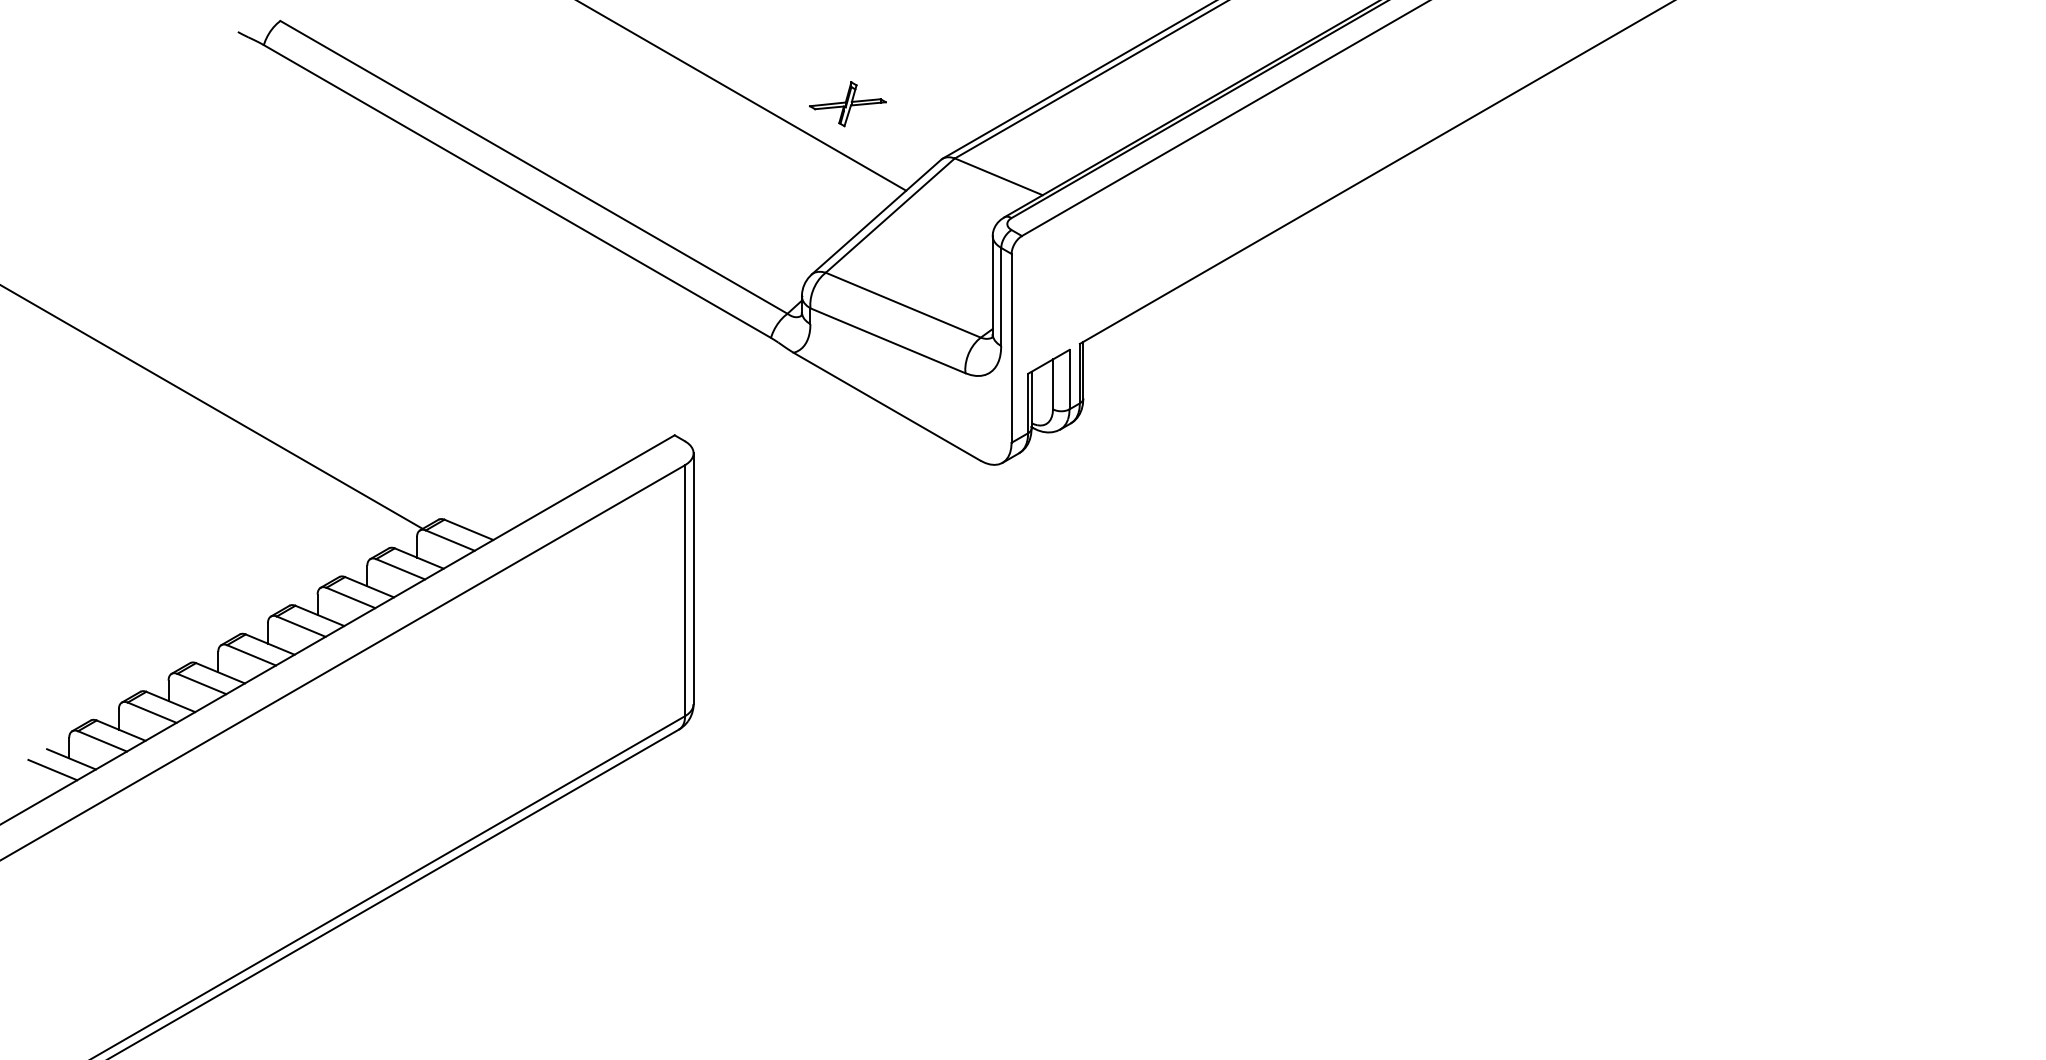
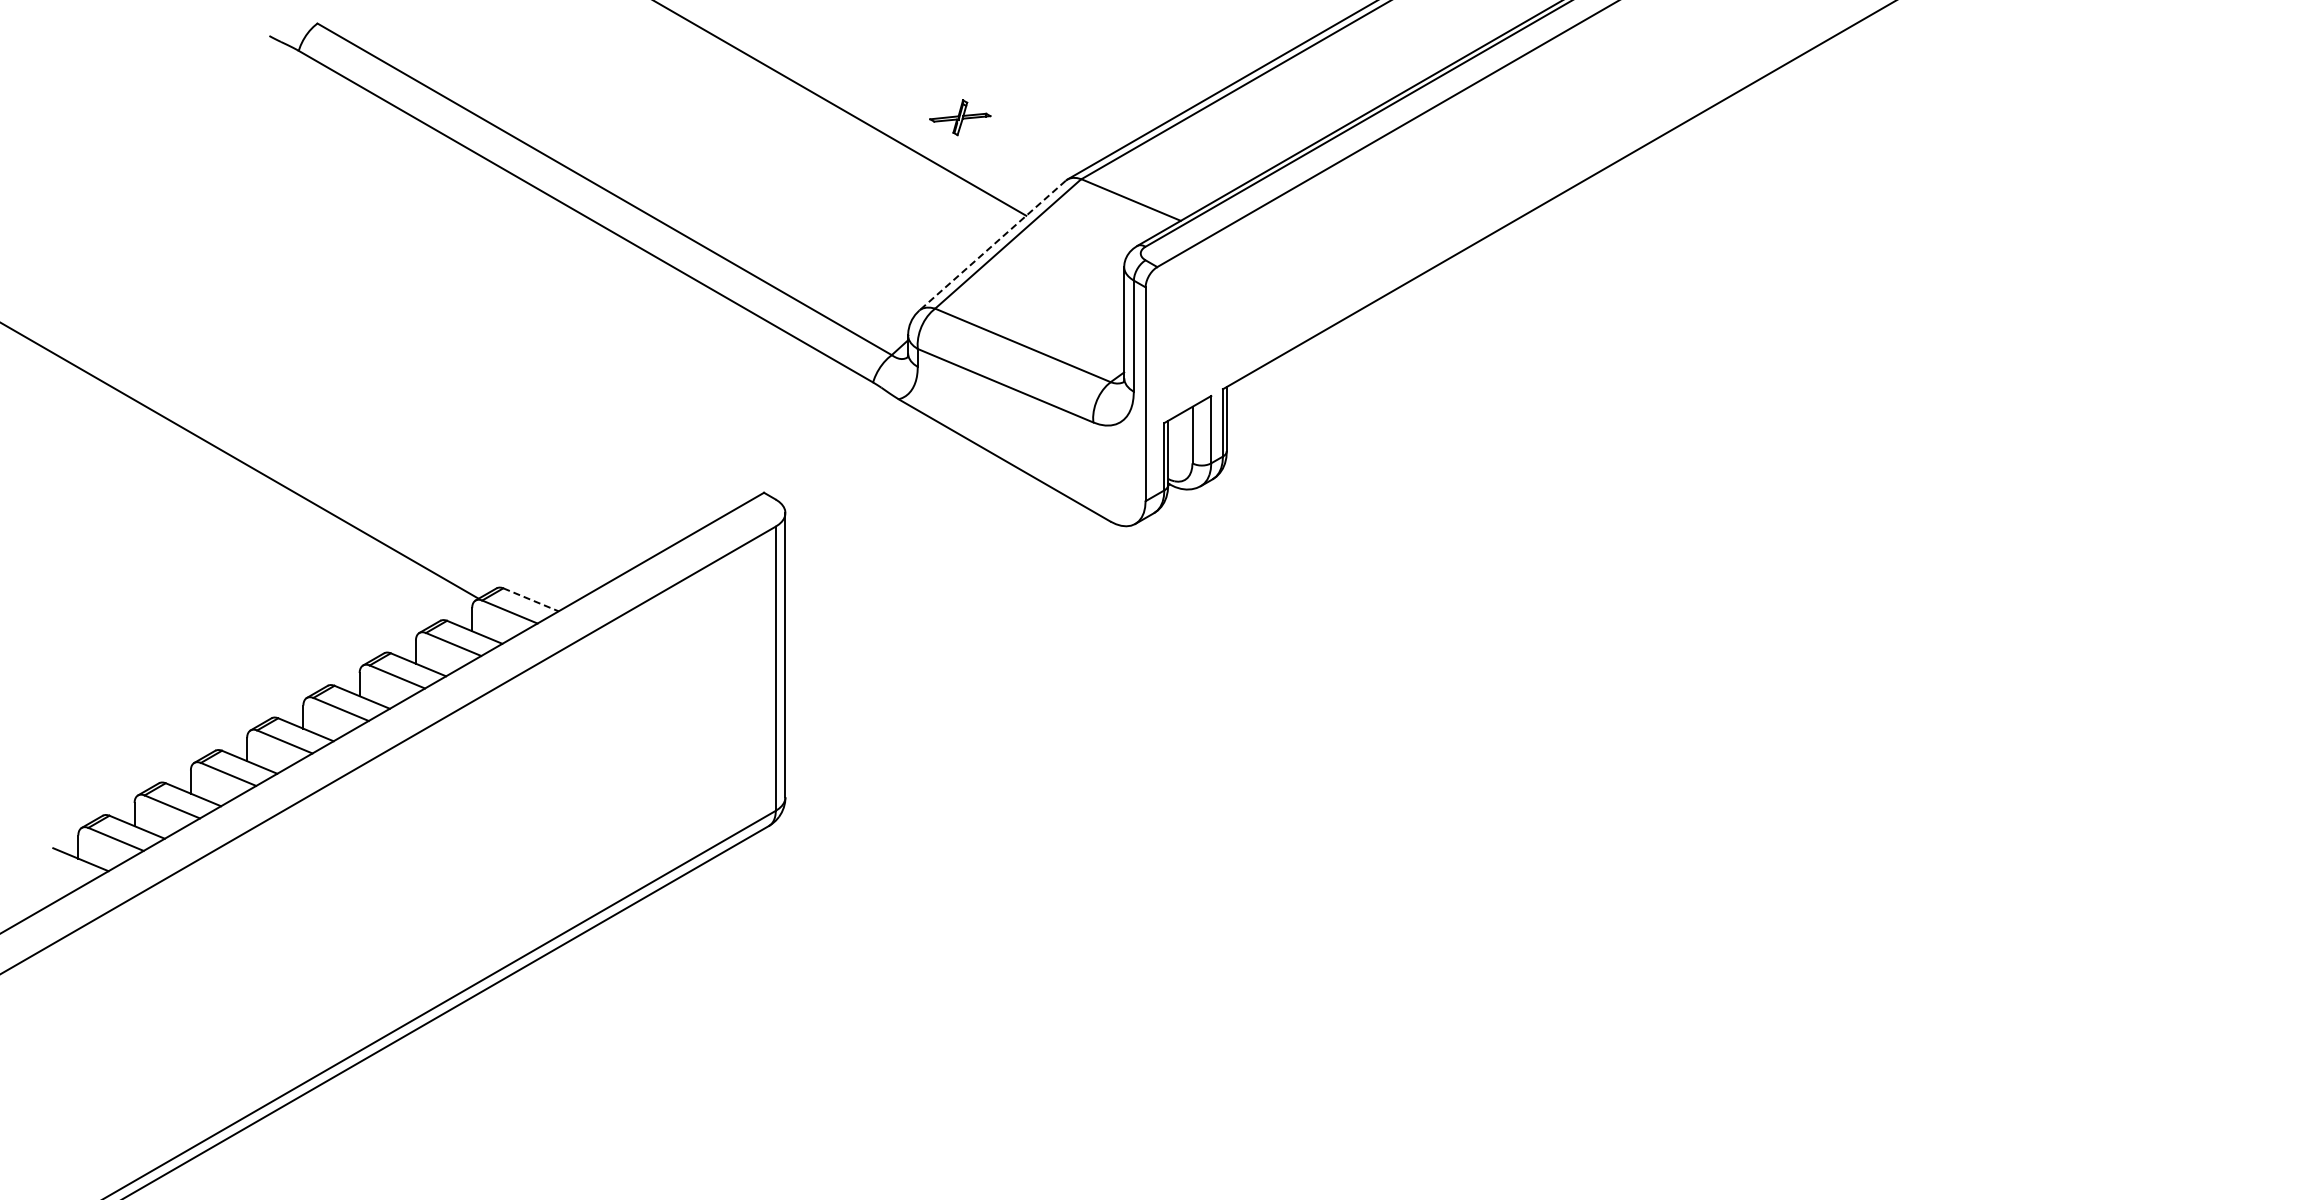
part: (848, 103) -> (960, 117), size x0.7
line: (876, 216) -> (992, 245), solid -> dashed
line: (469, 529) -> (531, 599), solid -> dashed
line: (52, 769) -> (59, 871), removed

